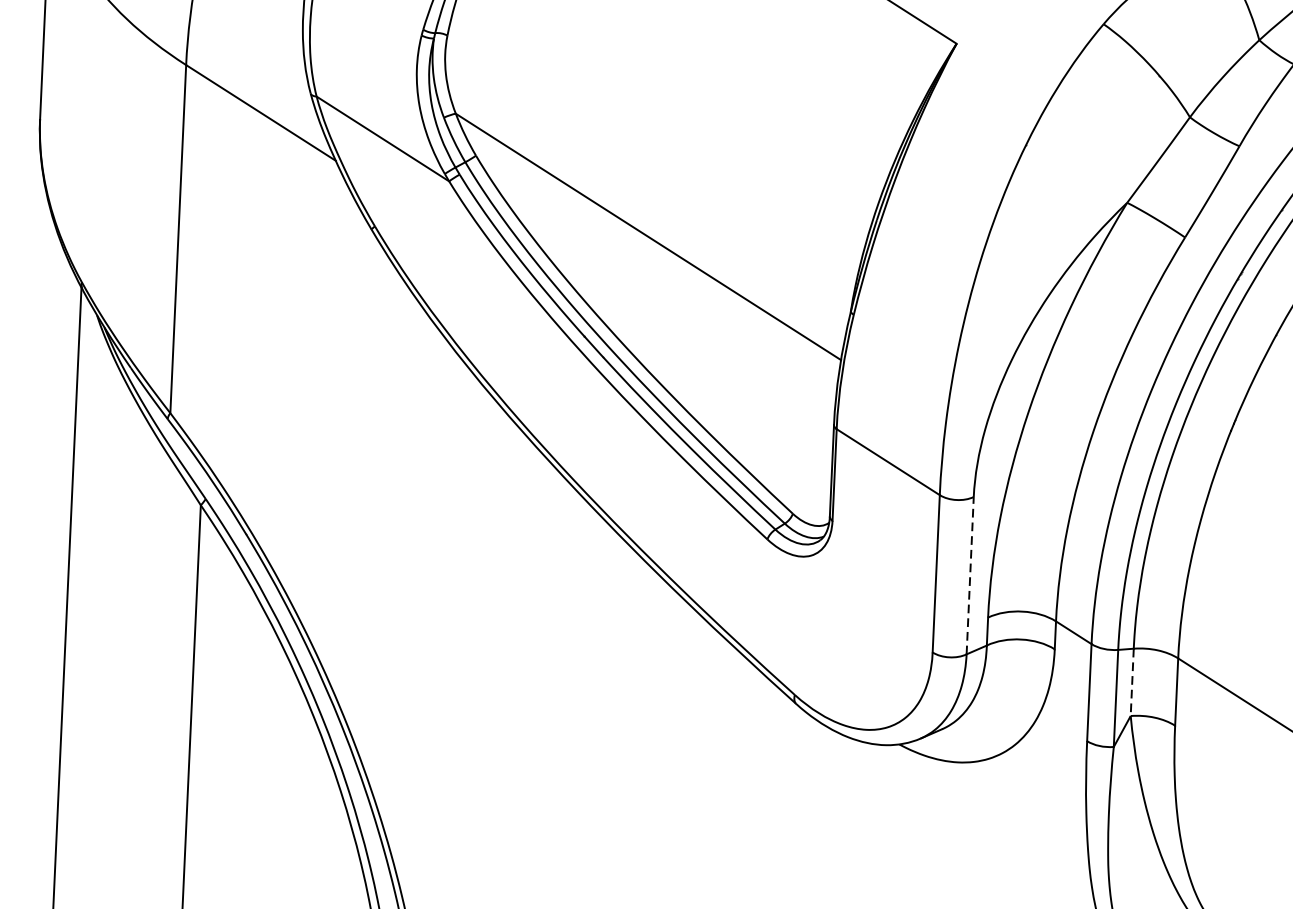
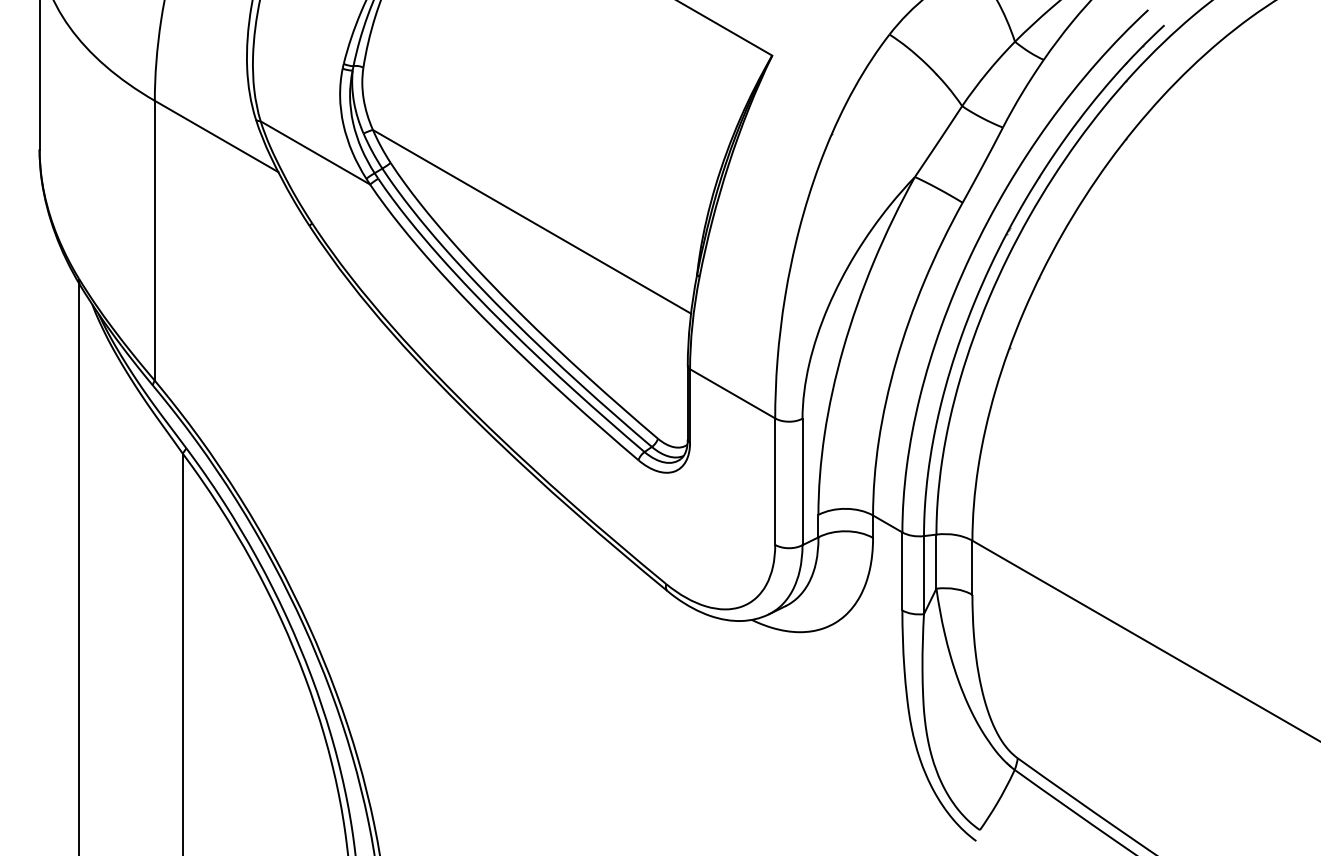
line: (970, 575) -> (802, 481), dashed -> solid
line: (1132, 683) -> (936, 562), dashed -> solid

